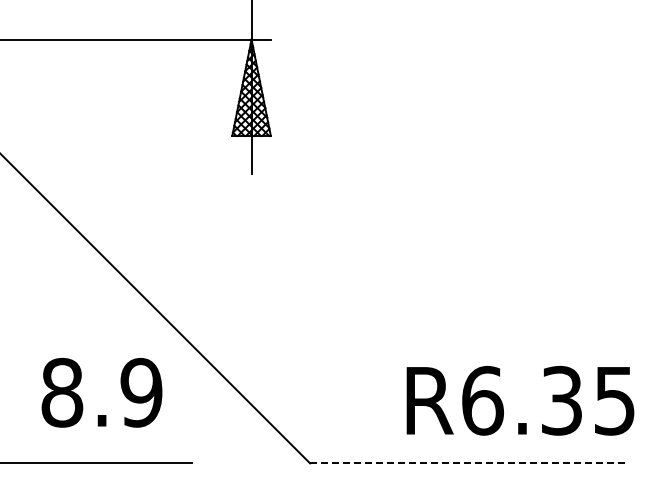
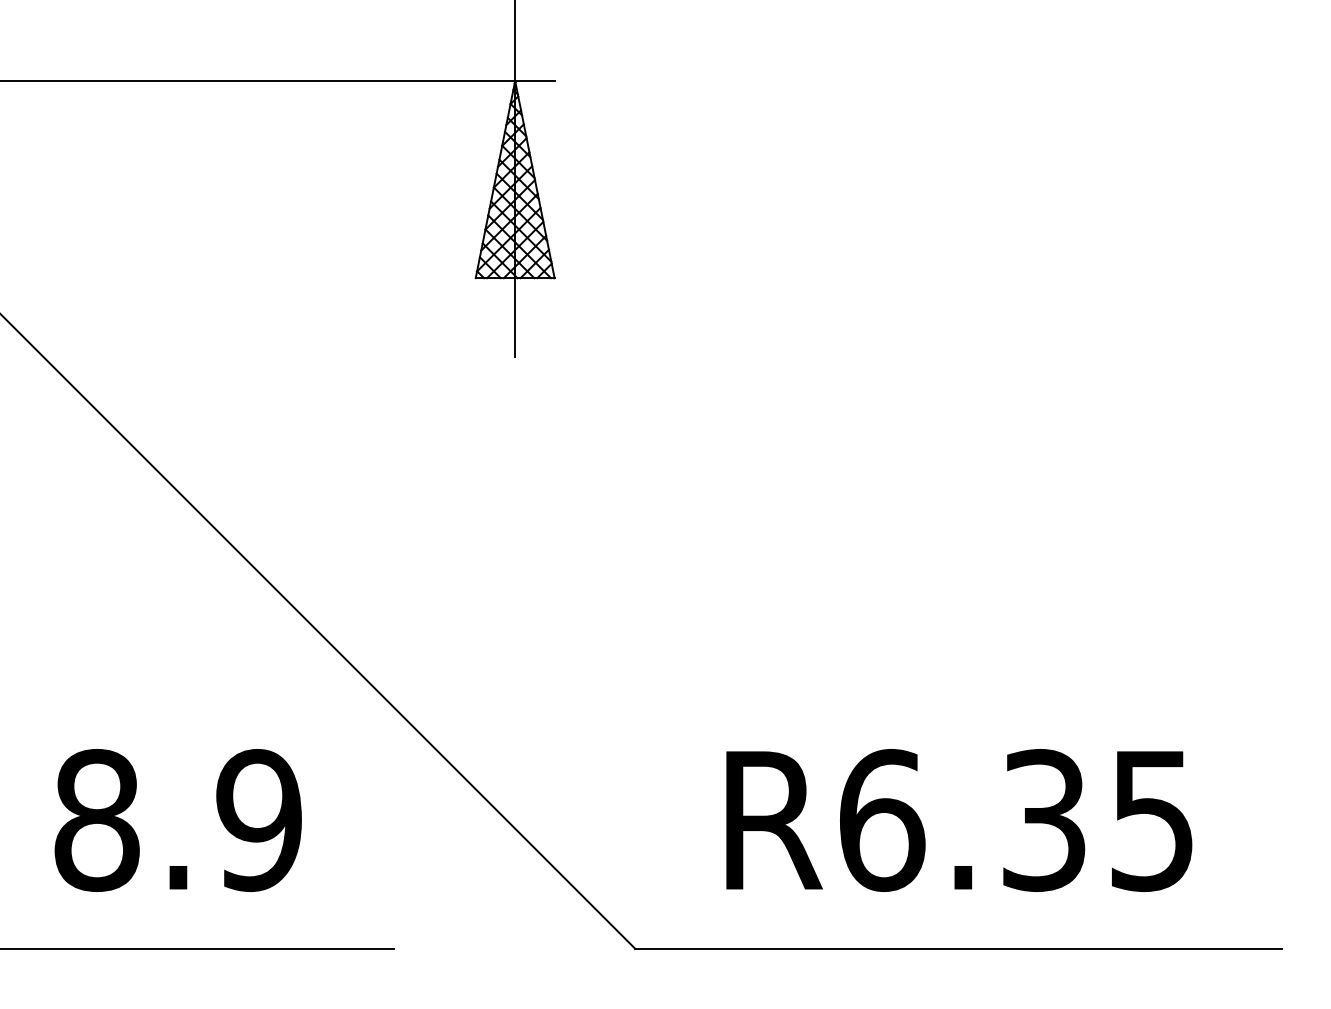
text: (101, 392) -> (177, 819), moved
text: (520, 400) -> (959, 819), moved
line: (468, 463) -> (959, 948), dashed -> solid

